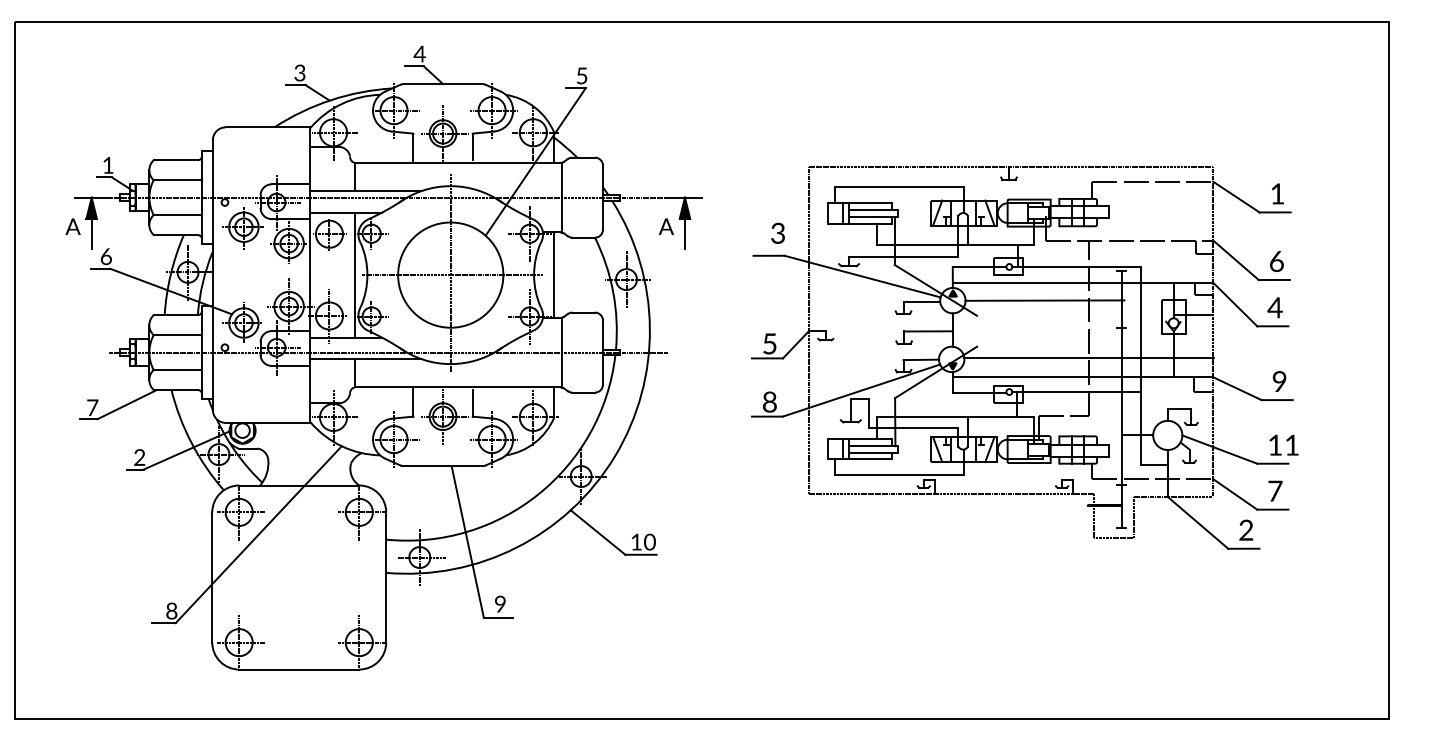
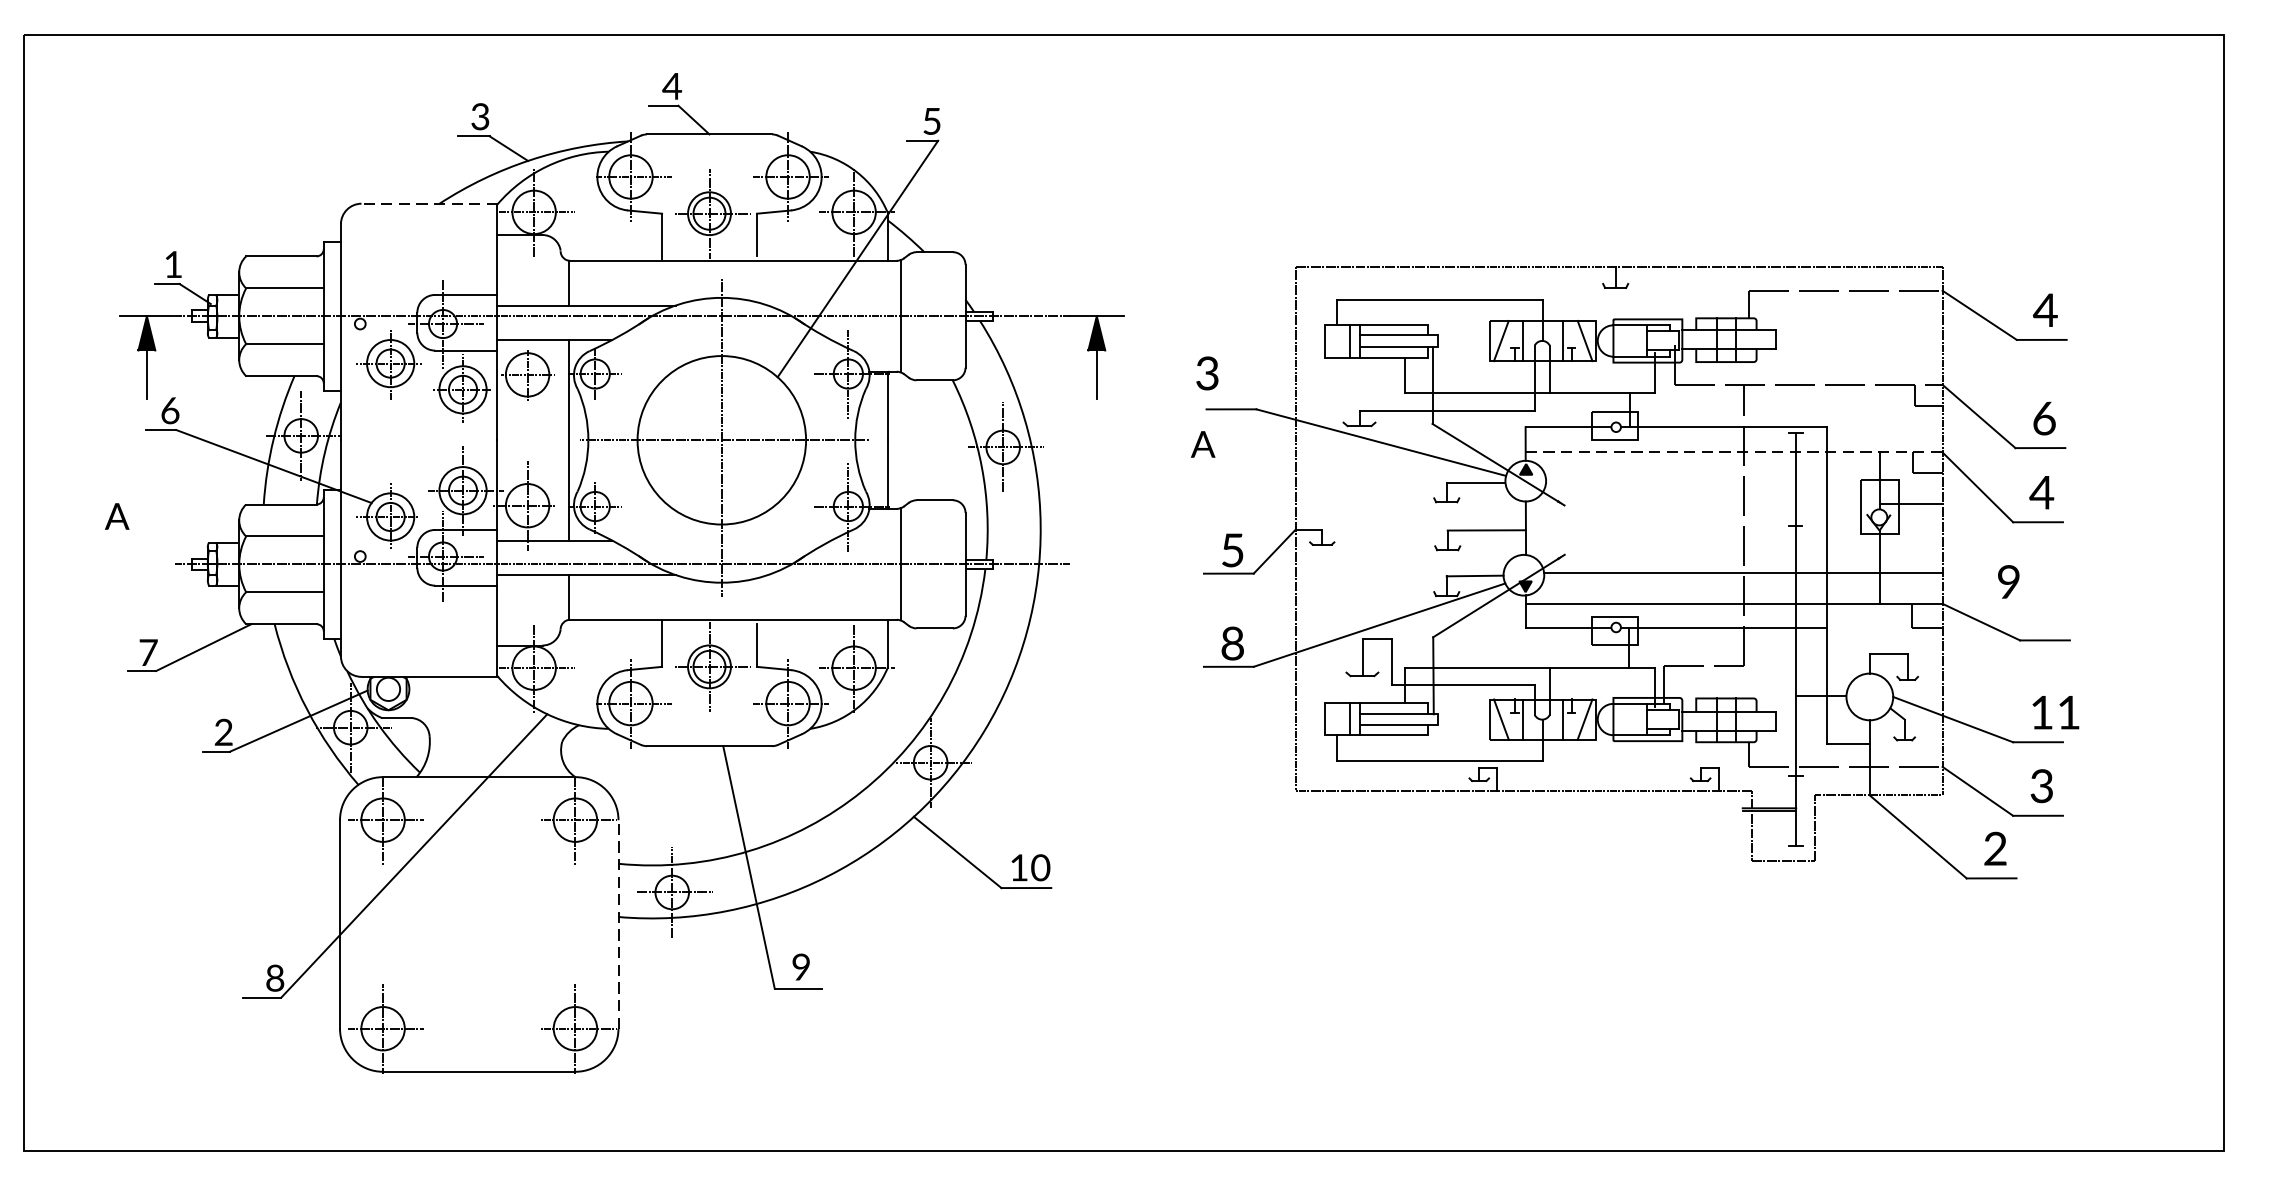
line: (268, 127) -> (430, 203), solid -> dashed
text: (1277, 193) -> (2045, 309), 1 -> 4
text: (72, 226) -> (116, 516), moved
text: (665, 226) -> (1201, 444), moved
text: (777, 232) -> (1206, 372), moved
line: (1083, 282) -> (1734, 452), solid -> dashed
line: (1044, 300) -> (1672, 480), removed
text: (1279, 381) -> (2008, 581), moved
text: (1275, 490) -> (2042, 785), 7 -> 3
line: (386, 577) -> (618, 924), solid -> dashed

